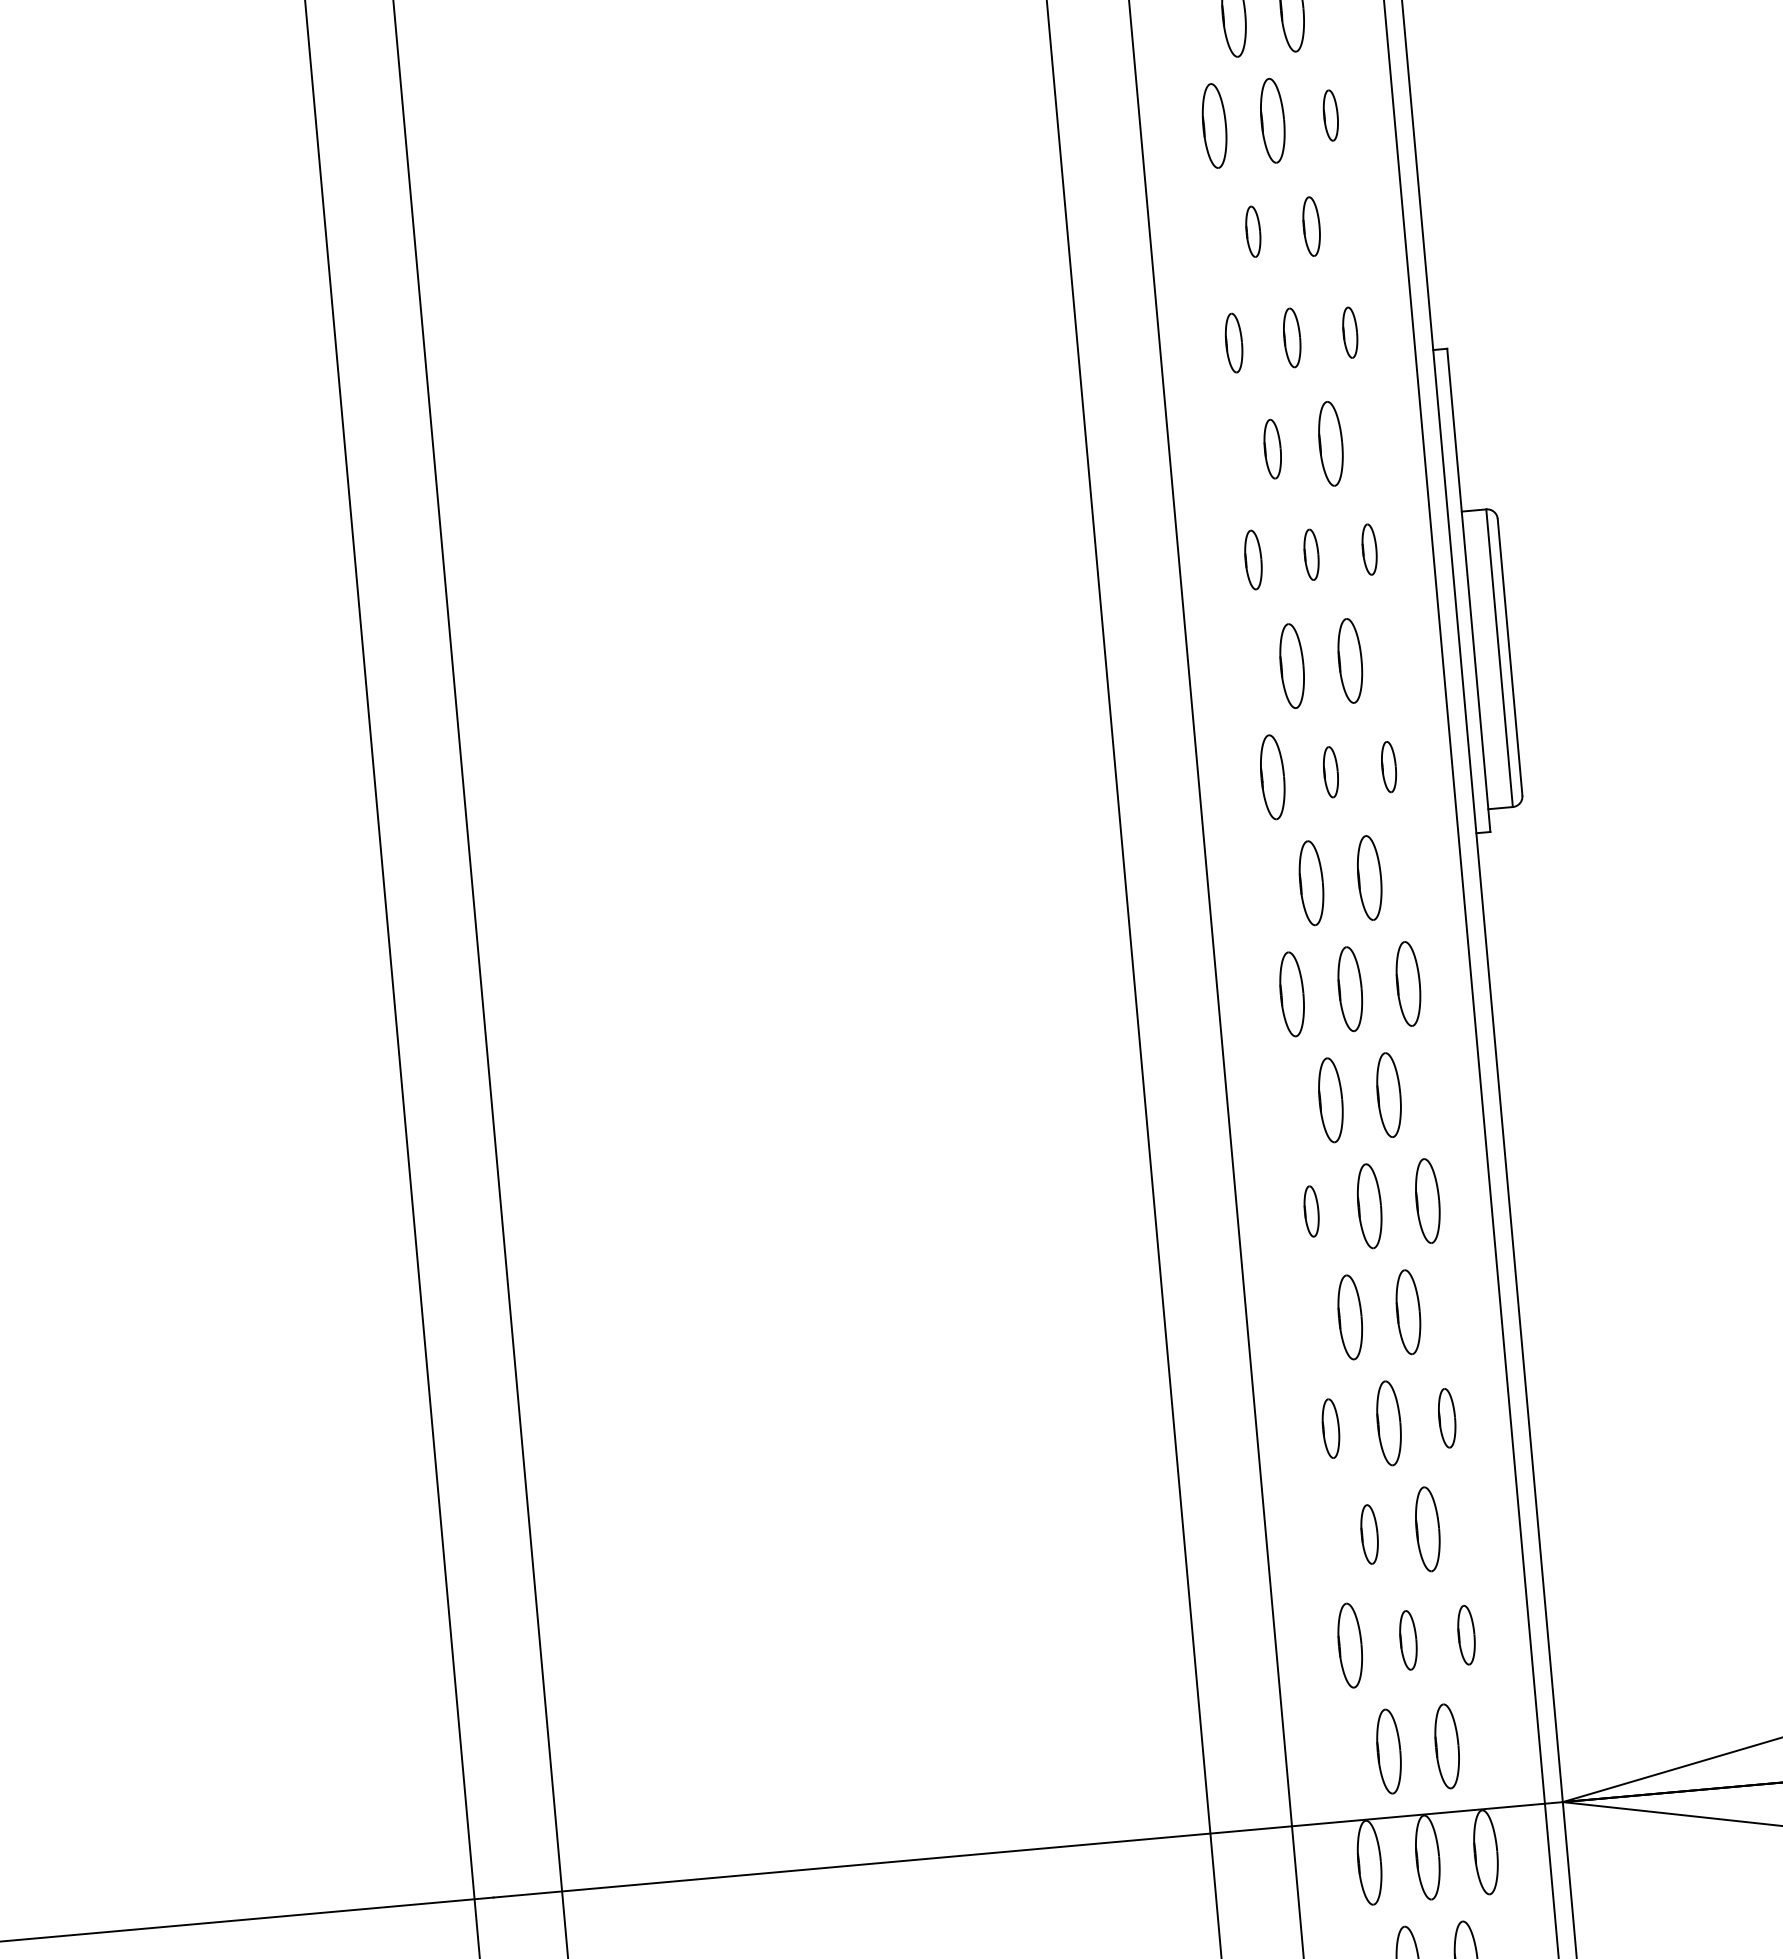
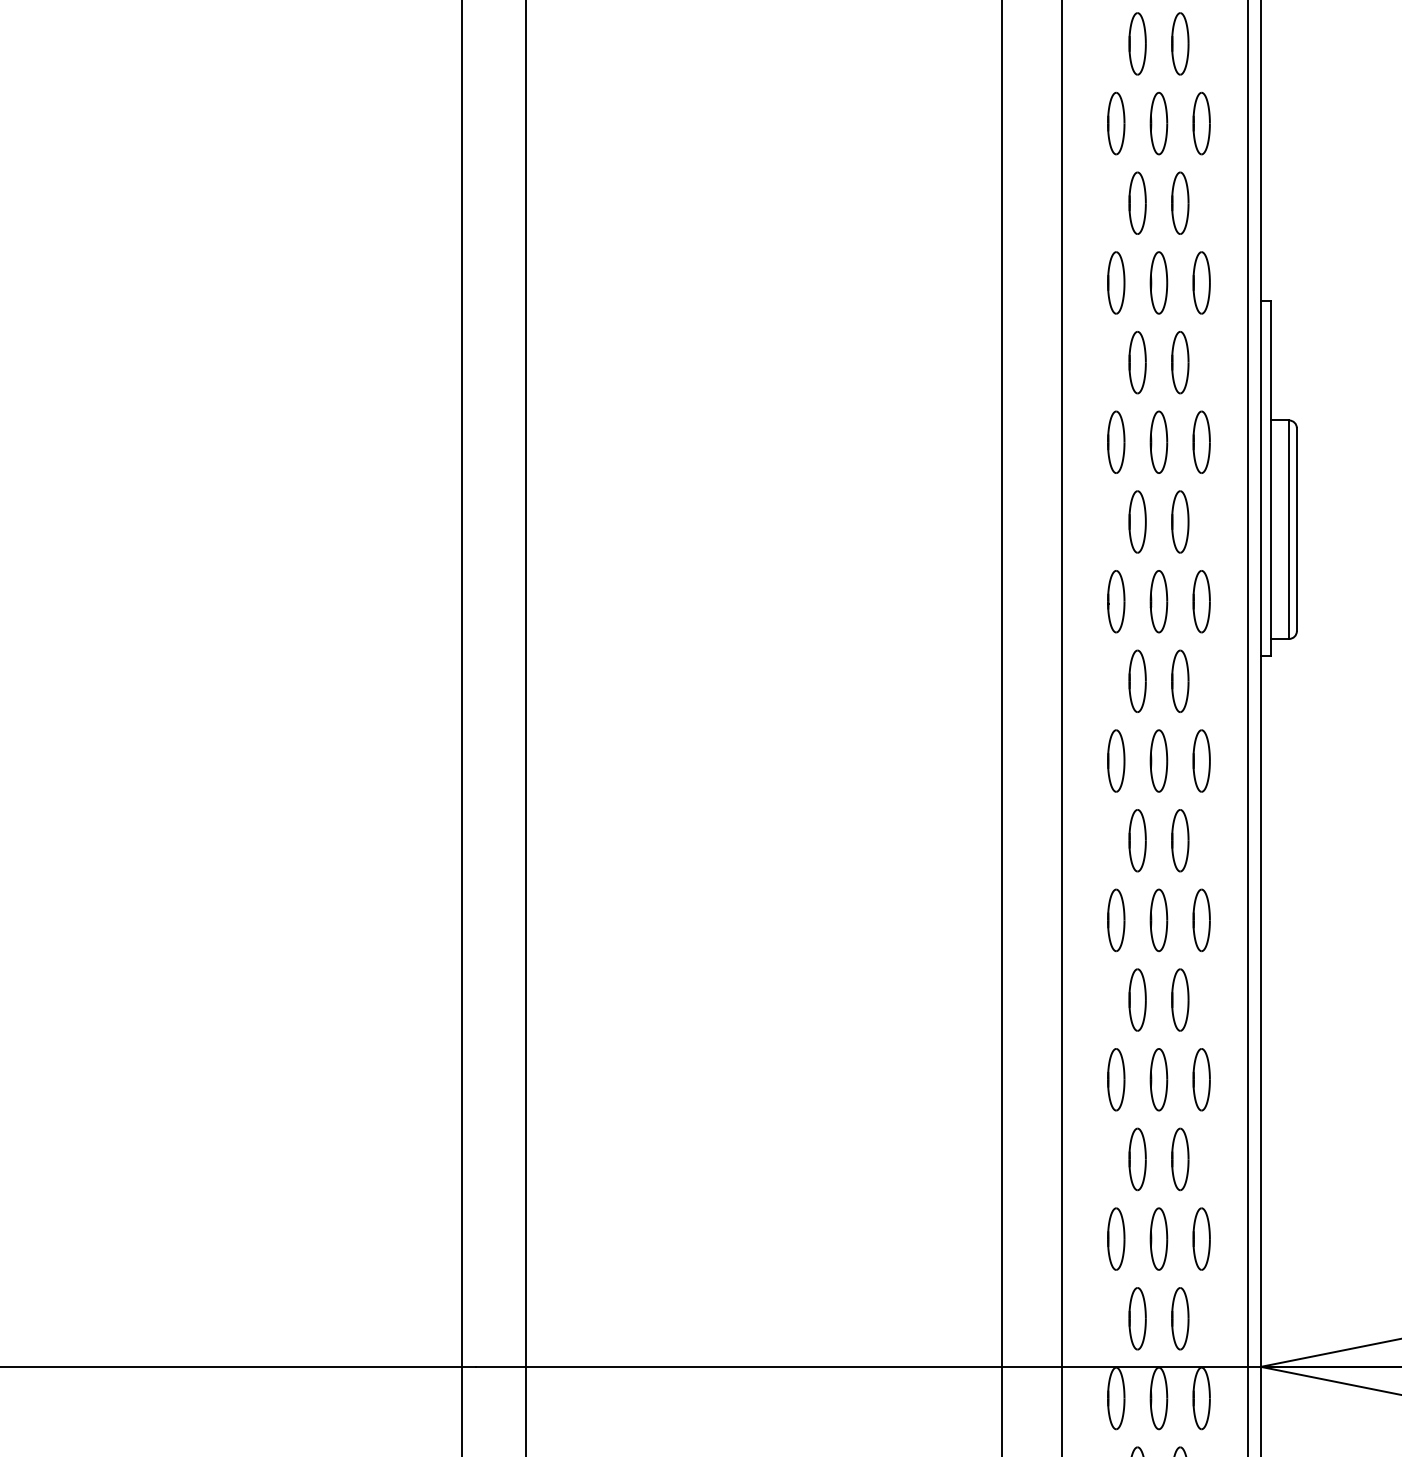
part: (1330, 115) -> (1201, 123), size x1.67
part: (1311, 225) -> (1180, 202), size x1.43
part: (1253, 230) -> (1137, 202), size x1.67
part: (1350, 332) -> (1201, 282), size x1.67
part: (1291, 337) -> (1158, 282), size x1.43
part: (1234, 342) -> (1116, 282), size x1.43
part: (1272, 448) -> (1137, 362), size x1.43
part: (1369, 548) -> (1201, 441), size x1.67
part: (1310, 553) -> (1158, 441), size x1.67
part: (1253, 559) -> (1116, 441), size x1.43
part: (1388, 766) -> (1201, 601), size x1.67
part: (1330, 771) -> (1158, 601), size x1.67
part: (1311, 1211) -> (1116, 920), size x1.67
part: (1446, 1417) -> (1201, 1079), size x1.43
part: (1331, 1428) -> (1116, 1079), size x1.43
part: (1369, 1534) -> (1137, 1159), size x1.43
part: (1466, 1634) -> (1201, 1238), size x1.43
part: (1407, 1639) -> (1158, 1238), size x1.43

